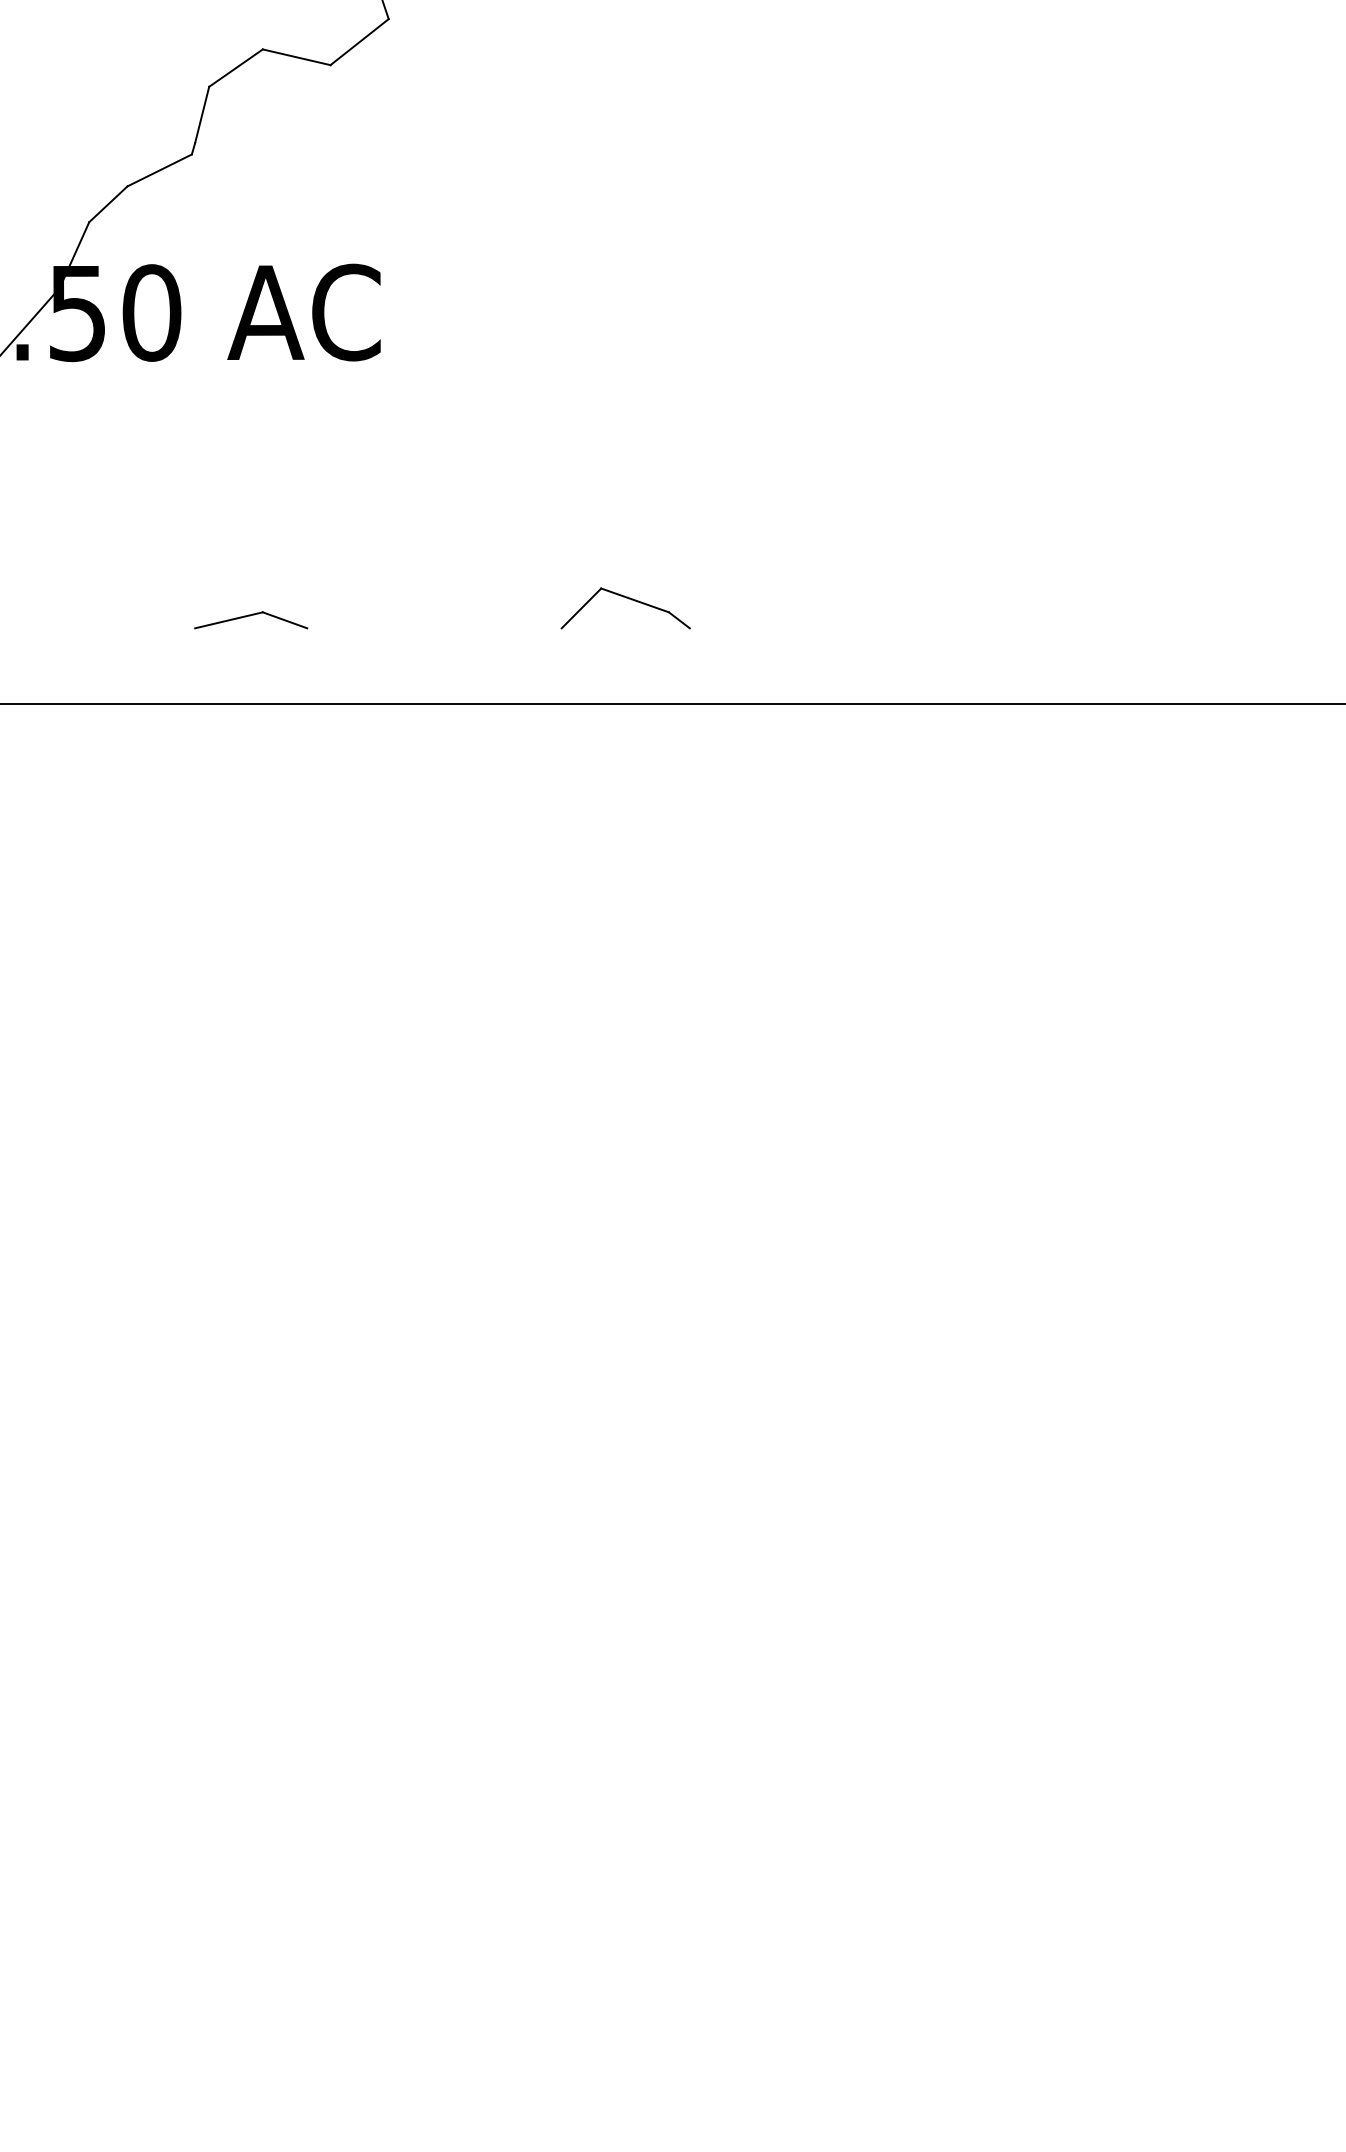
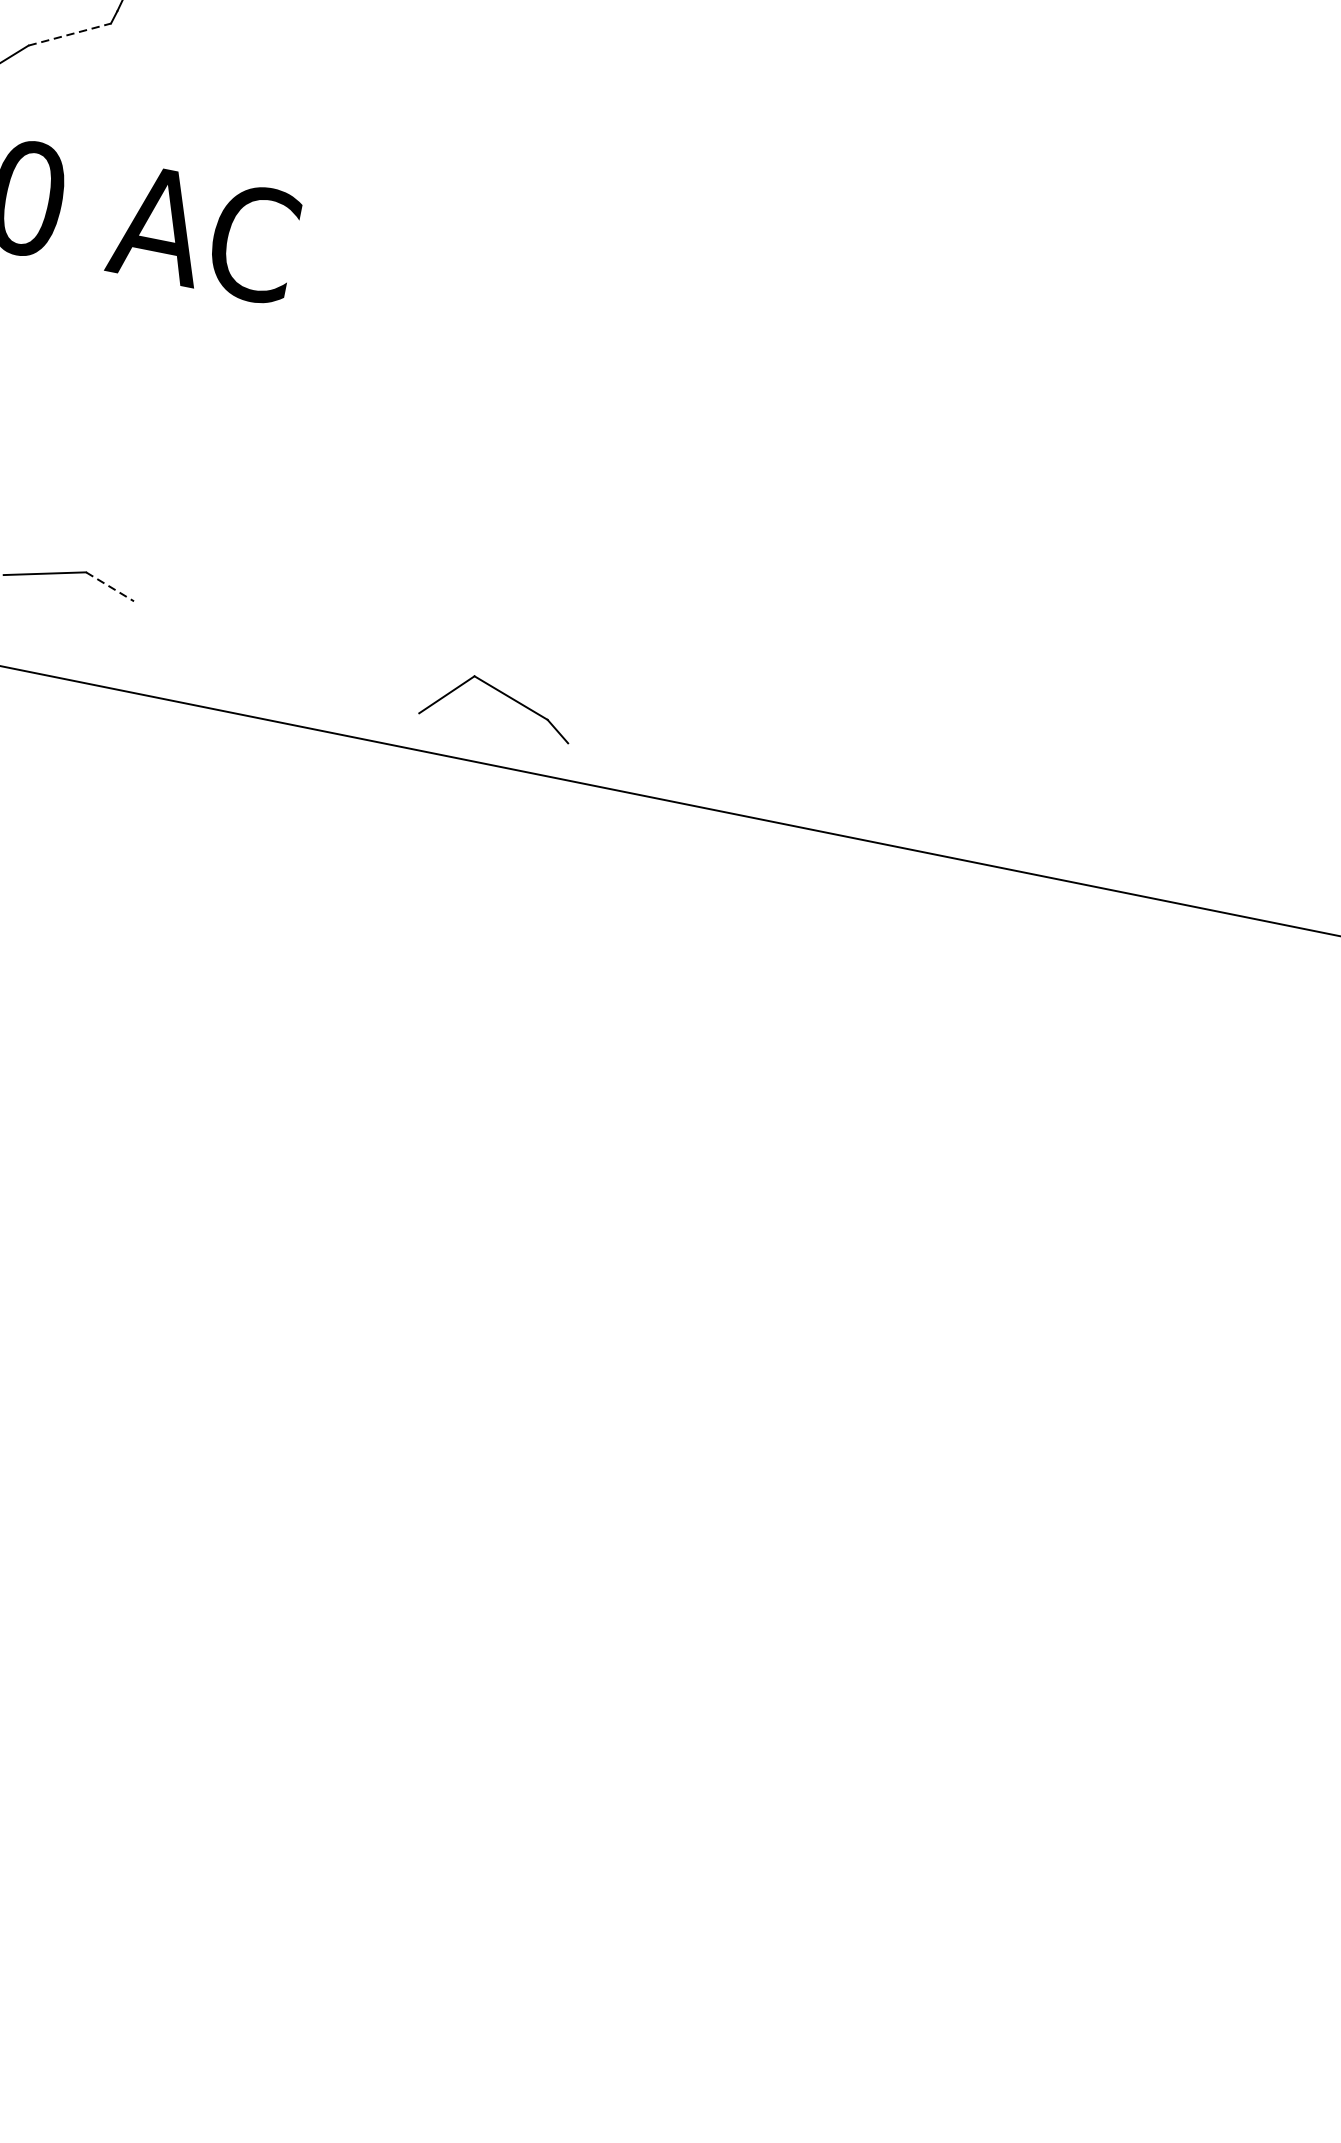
line: (159, 170) -> (69, 34), solid -> dashed
part: (629, 599) -> (504, 695), moved
line: (285, 620) -> (110, 587), solid -> dashed

